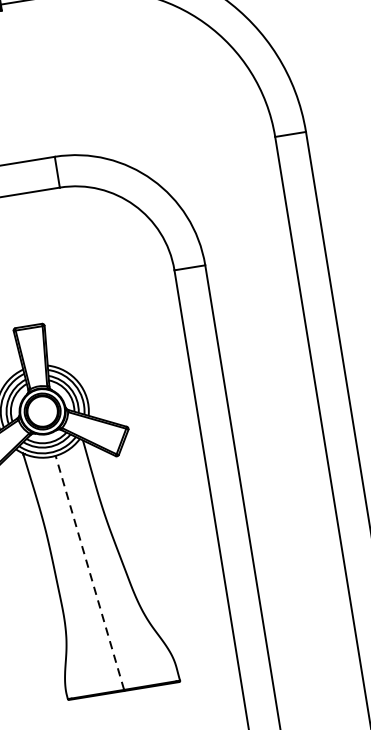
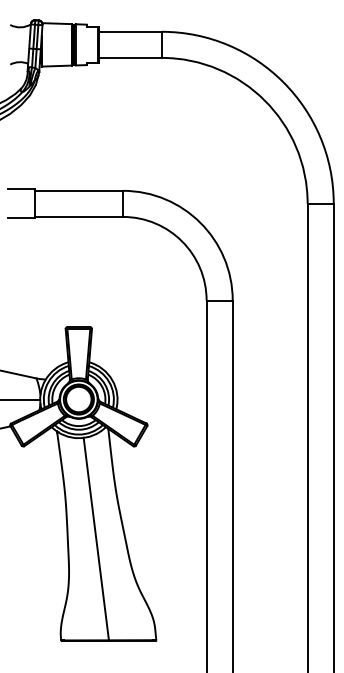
line: (90, 572) -> (96, 538), dashed -> solid

